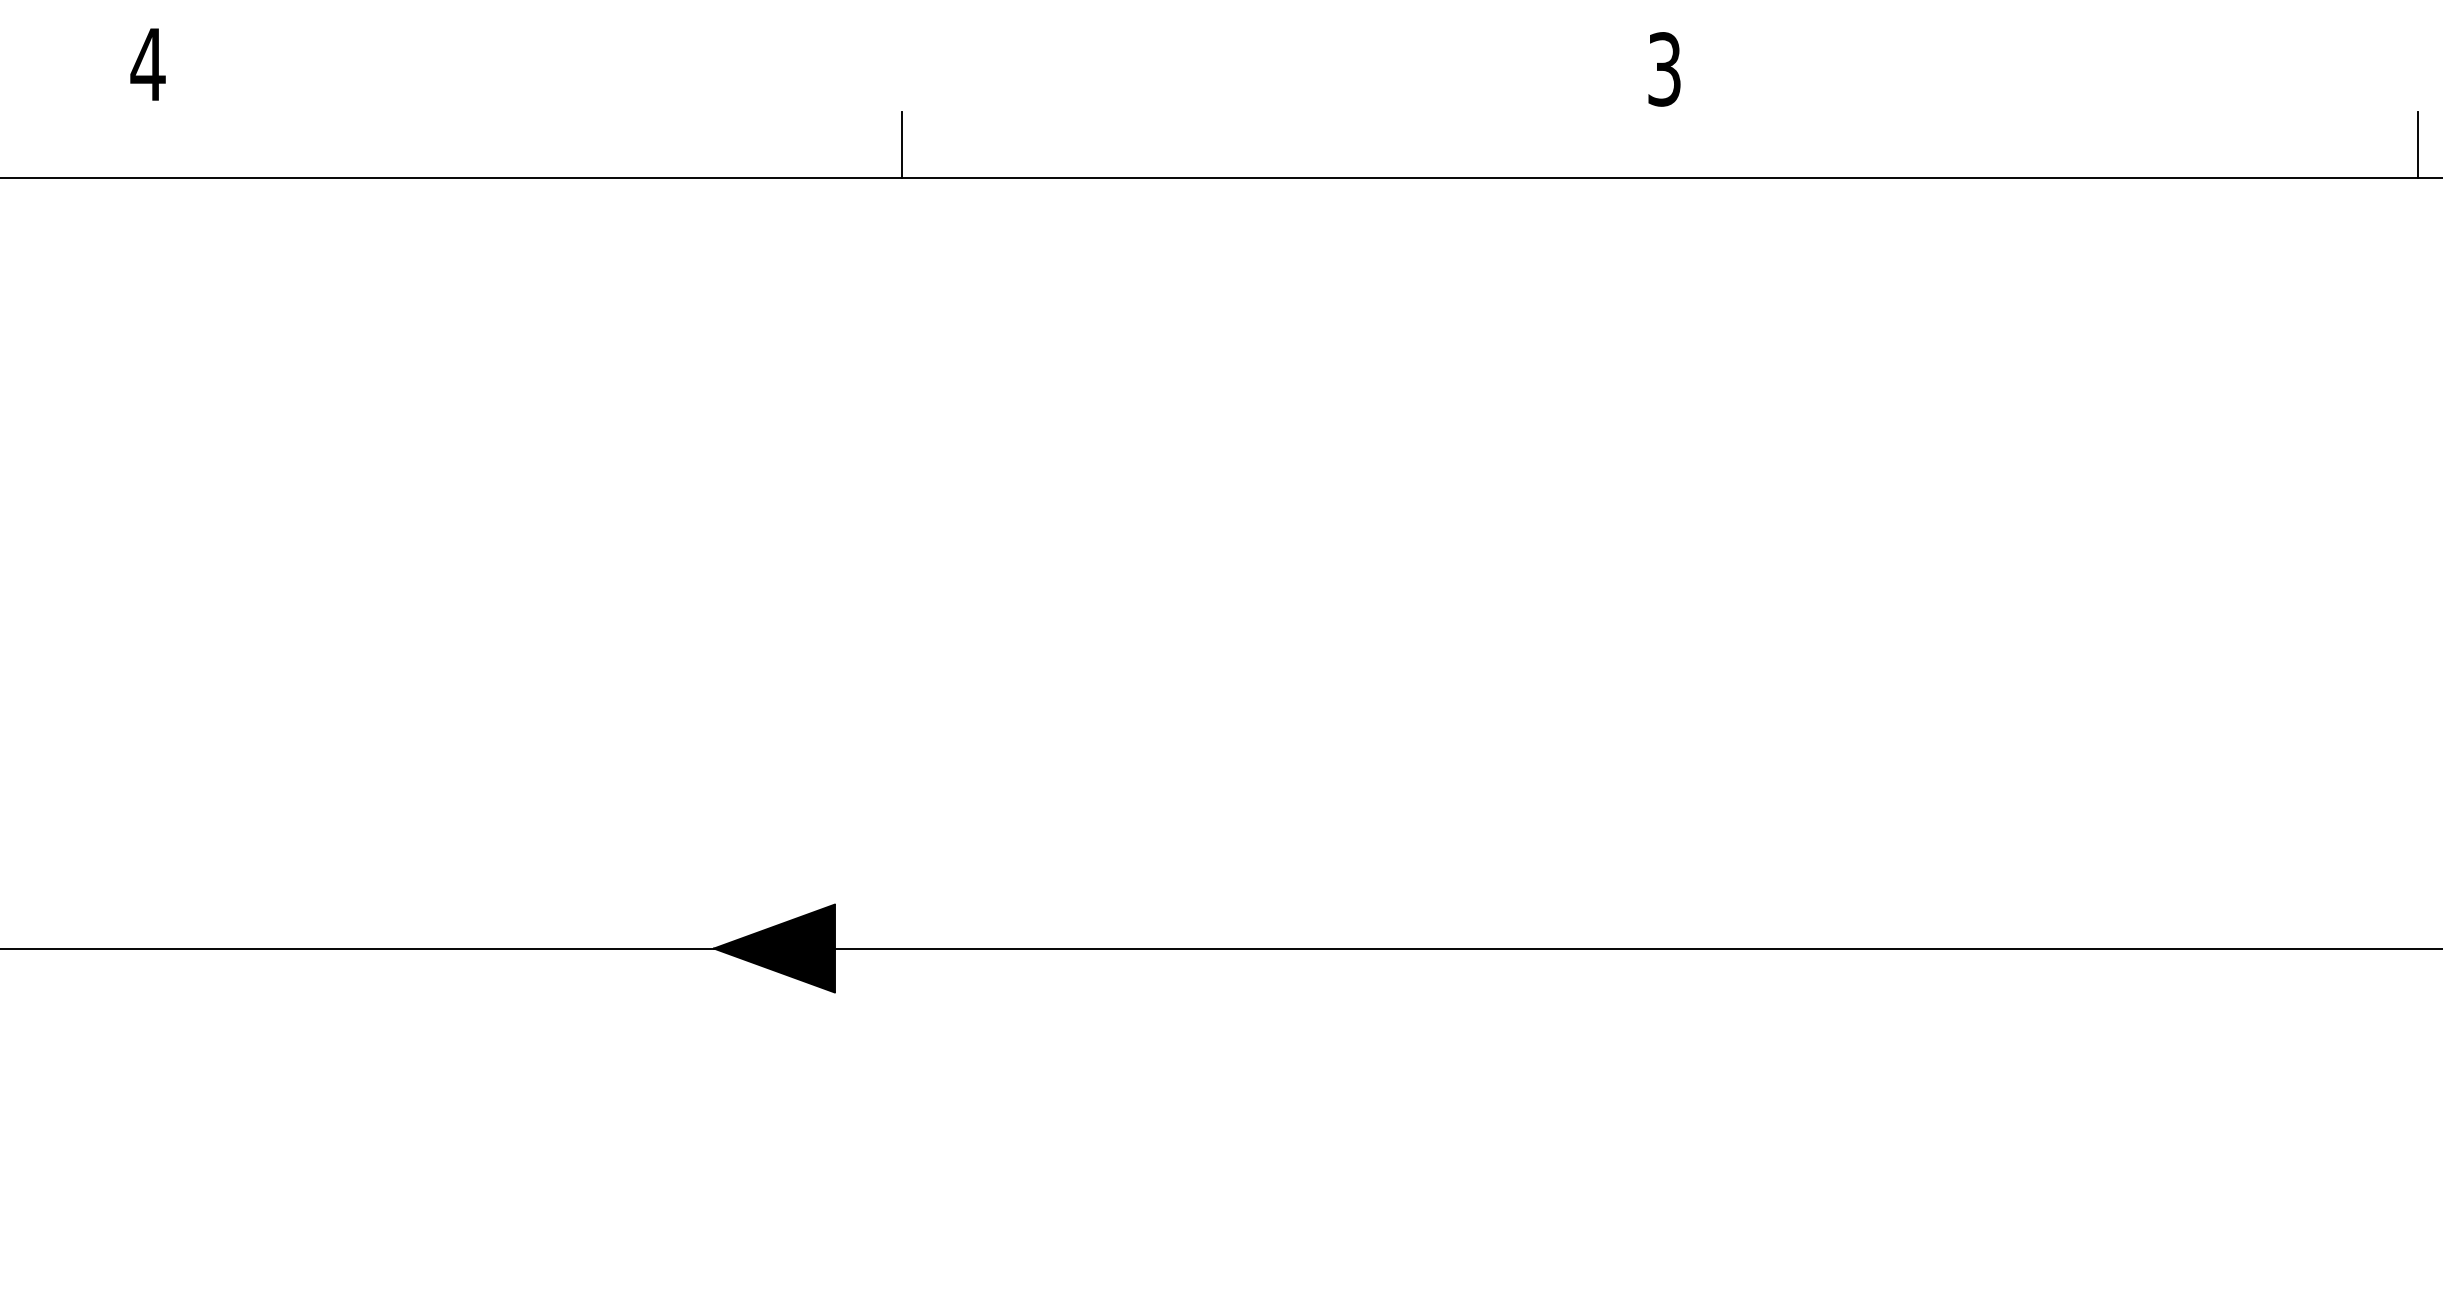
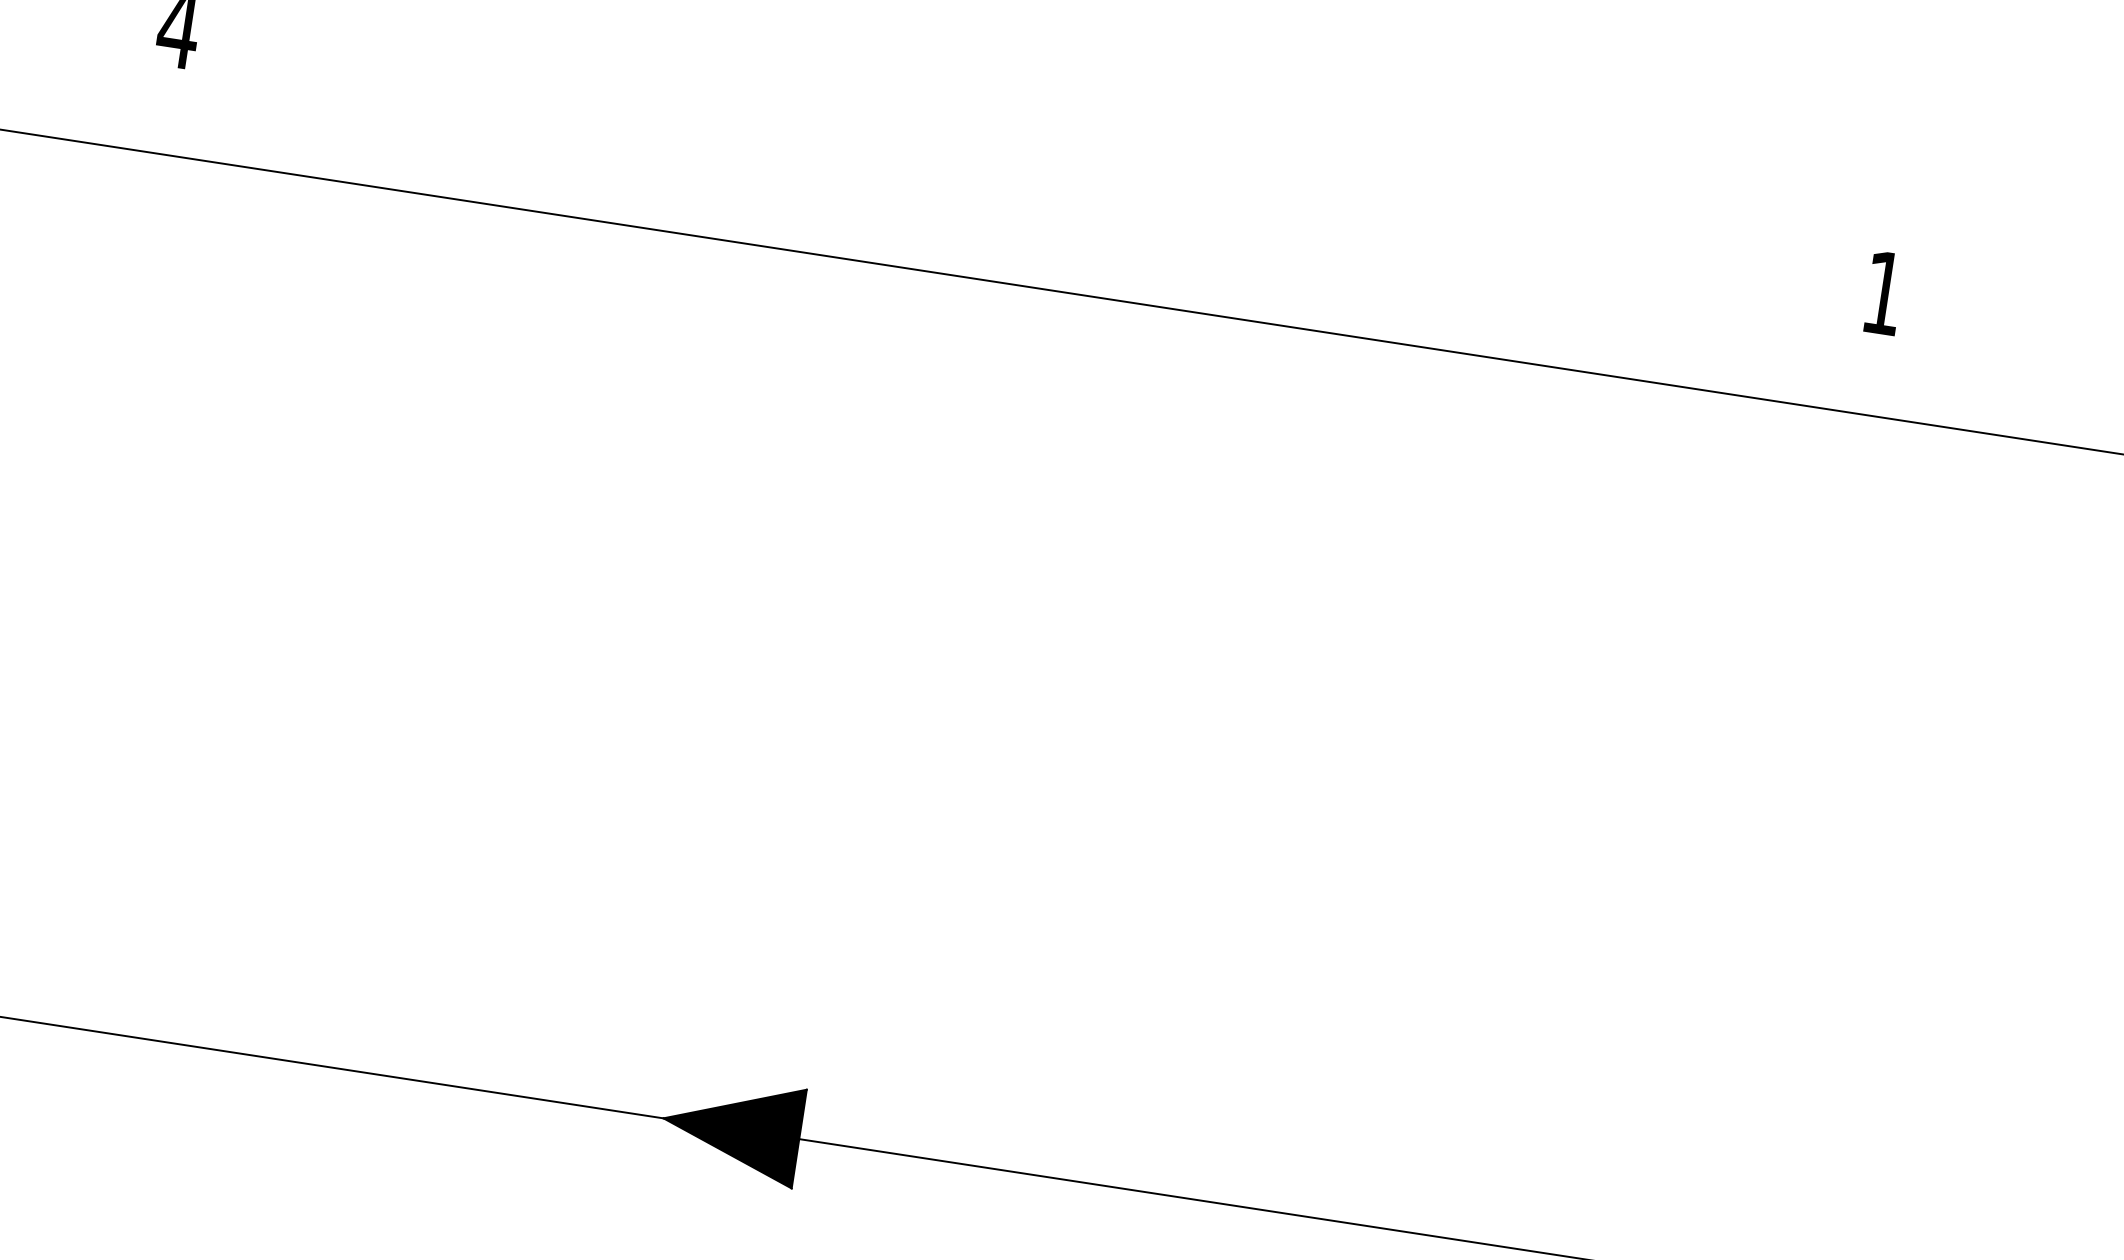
text: (1664, 69) -> (1883, 293), 3 -> 1
line: (901, 144) -> (1012, 246), removed

